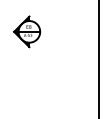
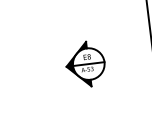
part: (27, 31) -> (85, 63), moved

